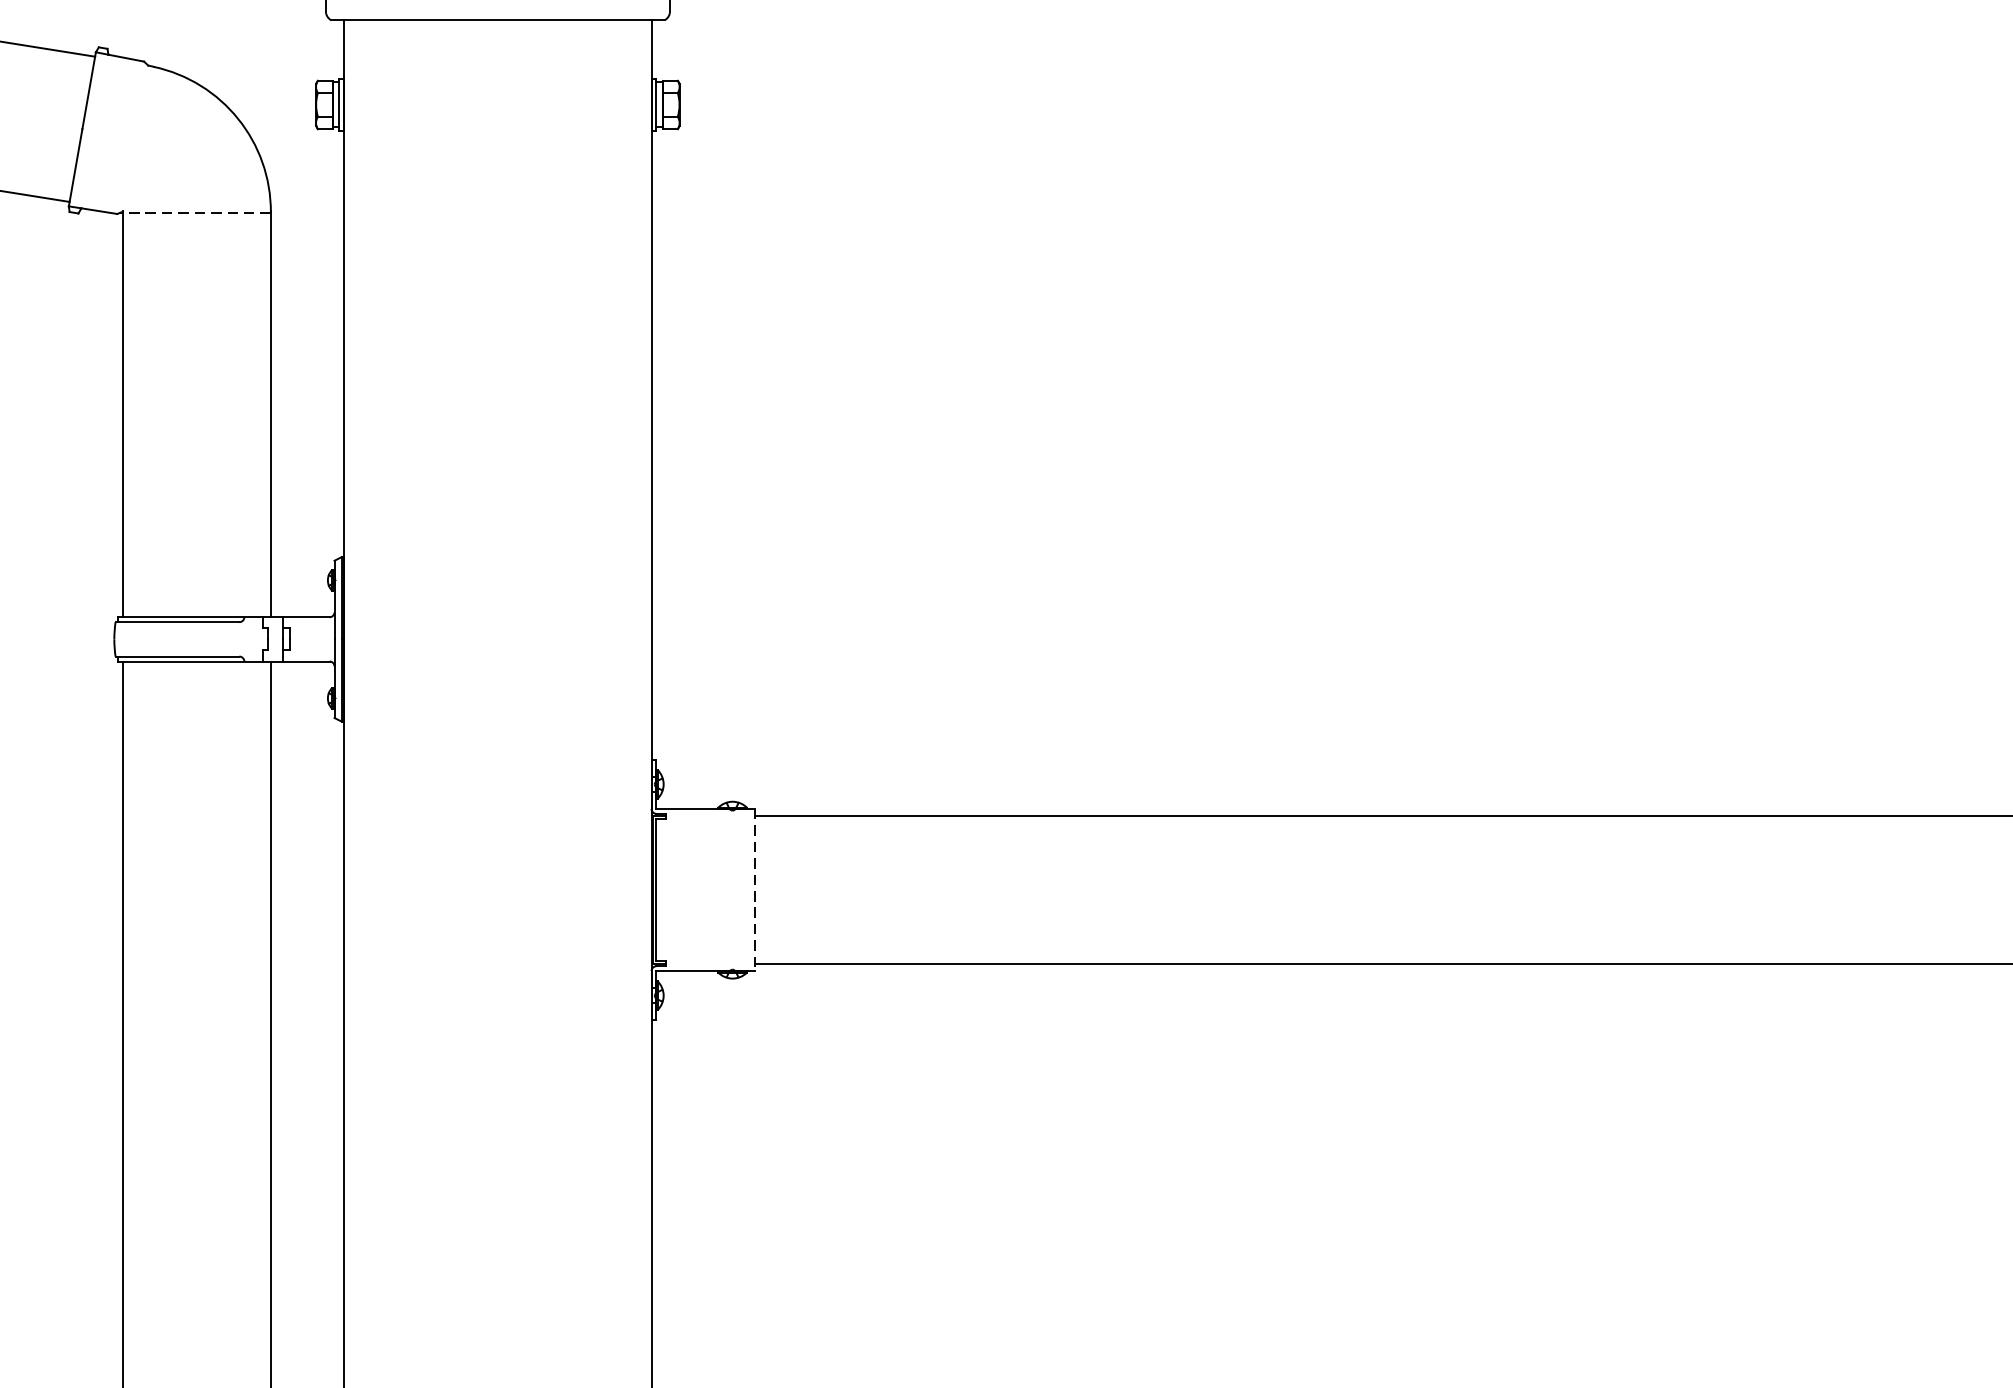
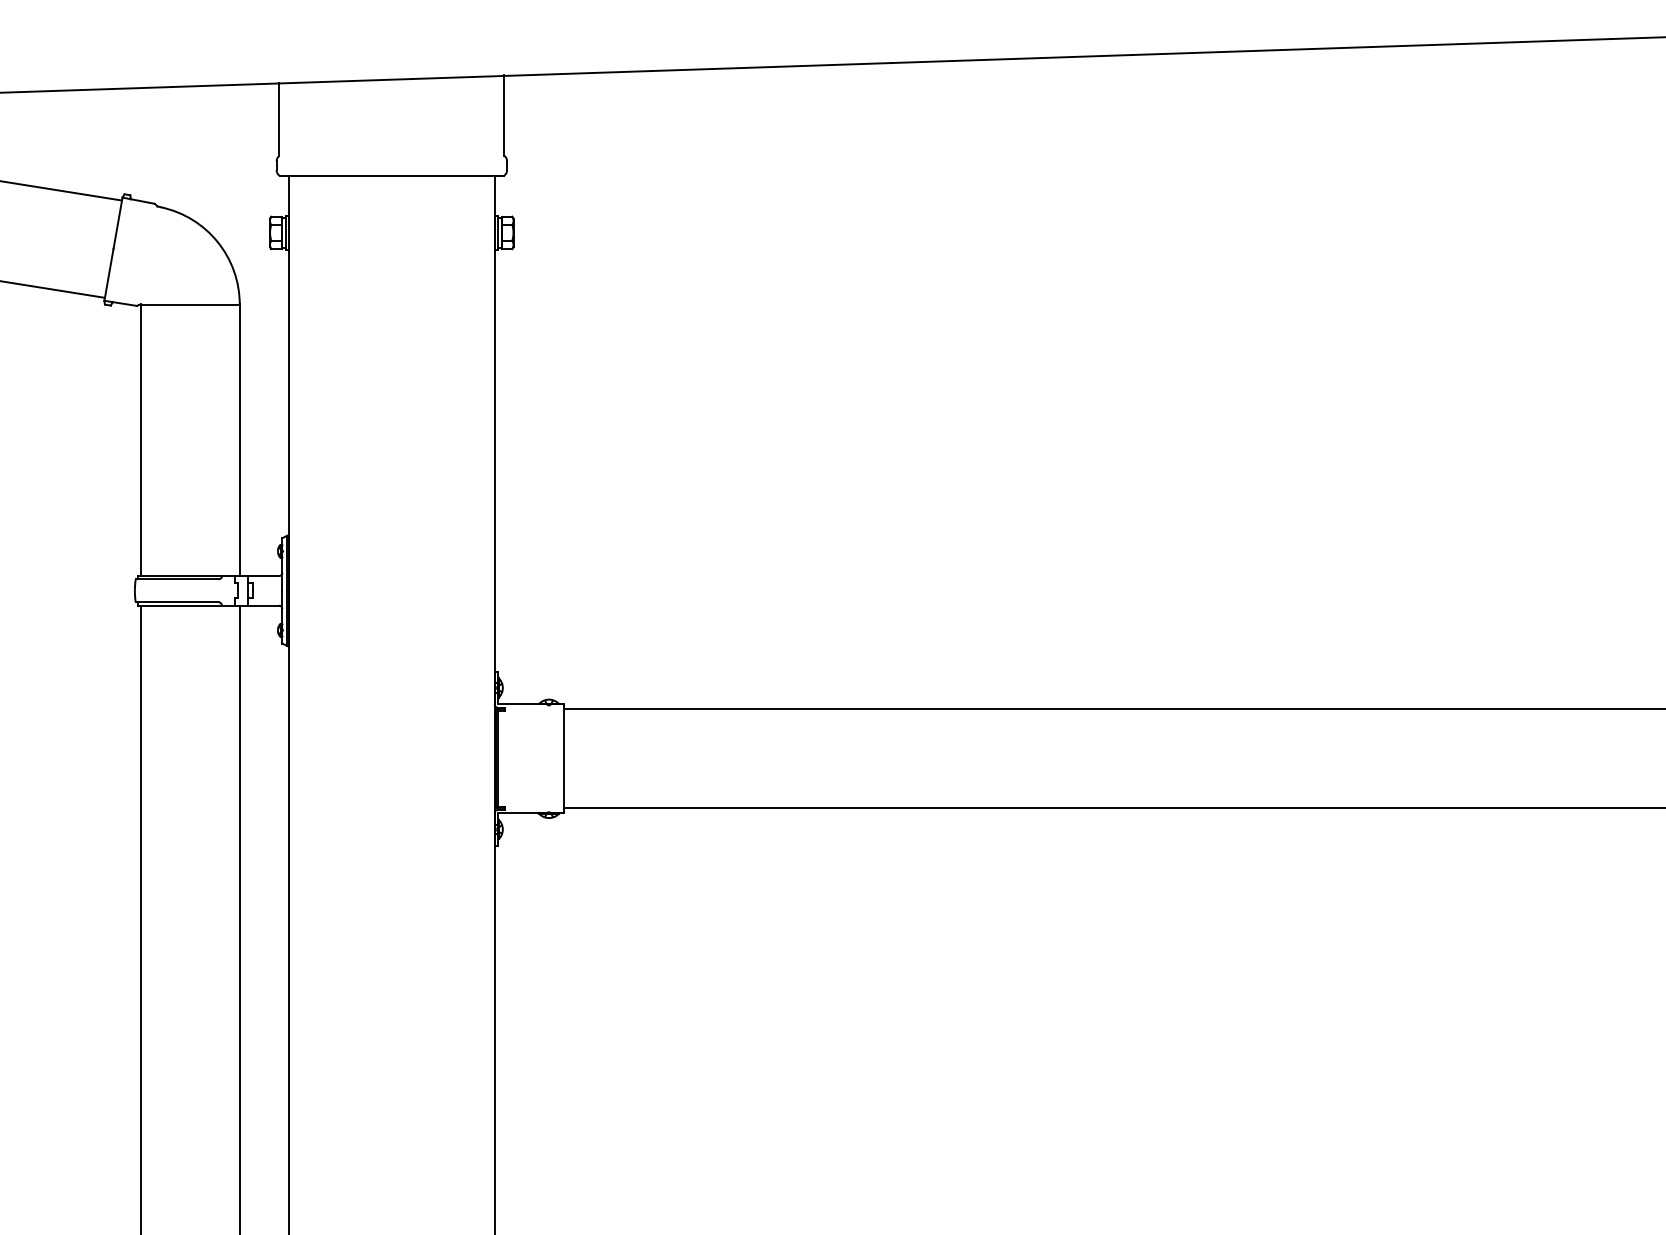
line: (194, 211) -> (188, 304), dashed -> solid
line: (754, 891) -> (563, 759), dashed -> solid

